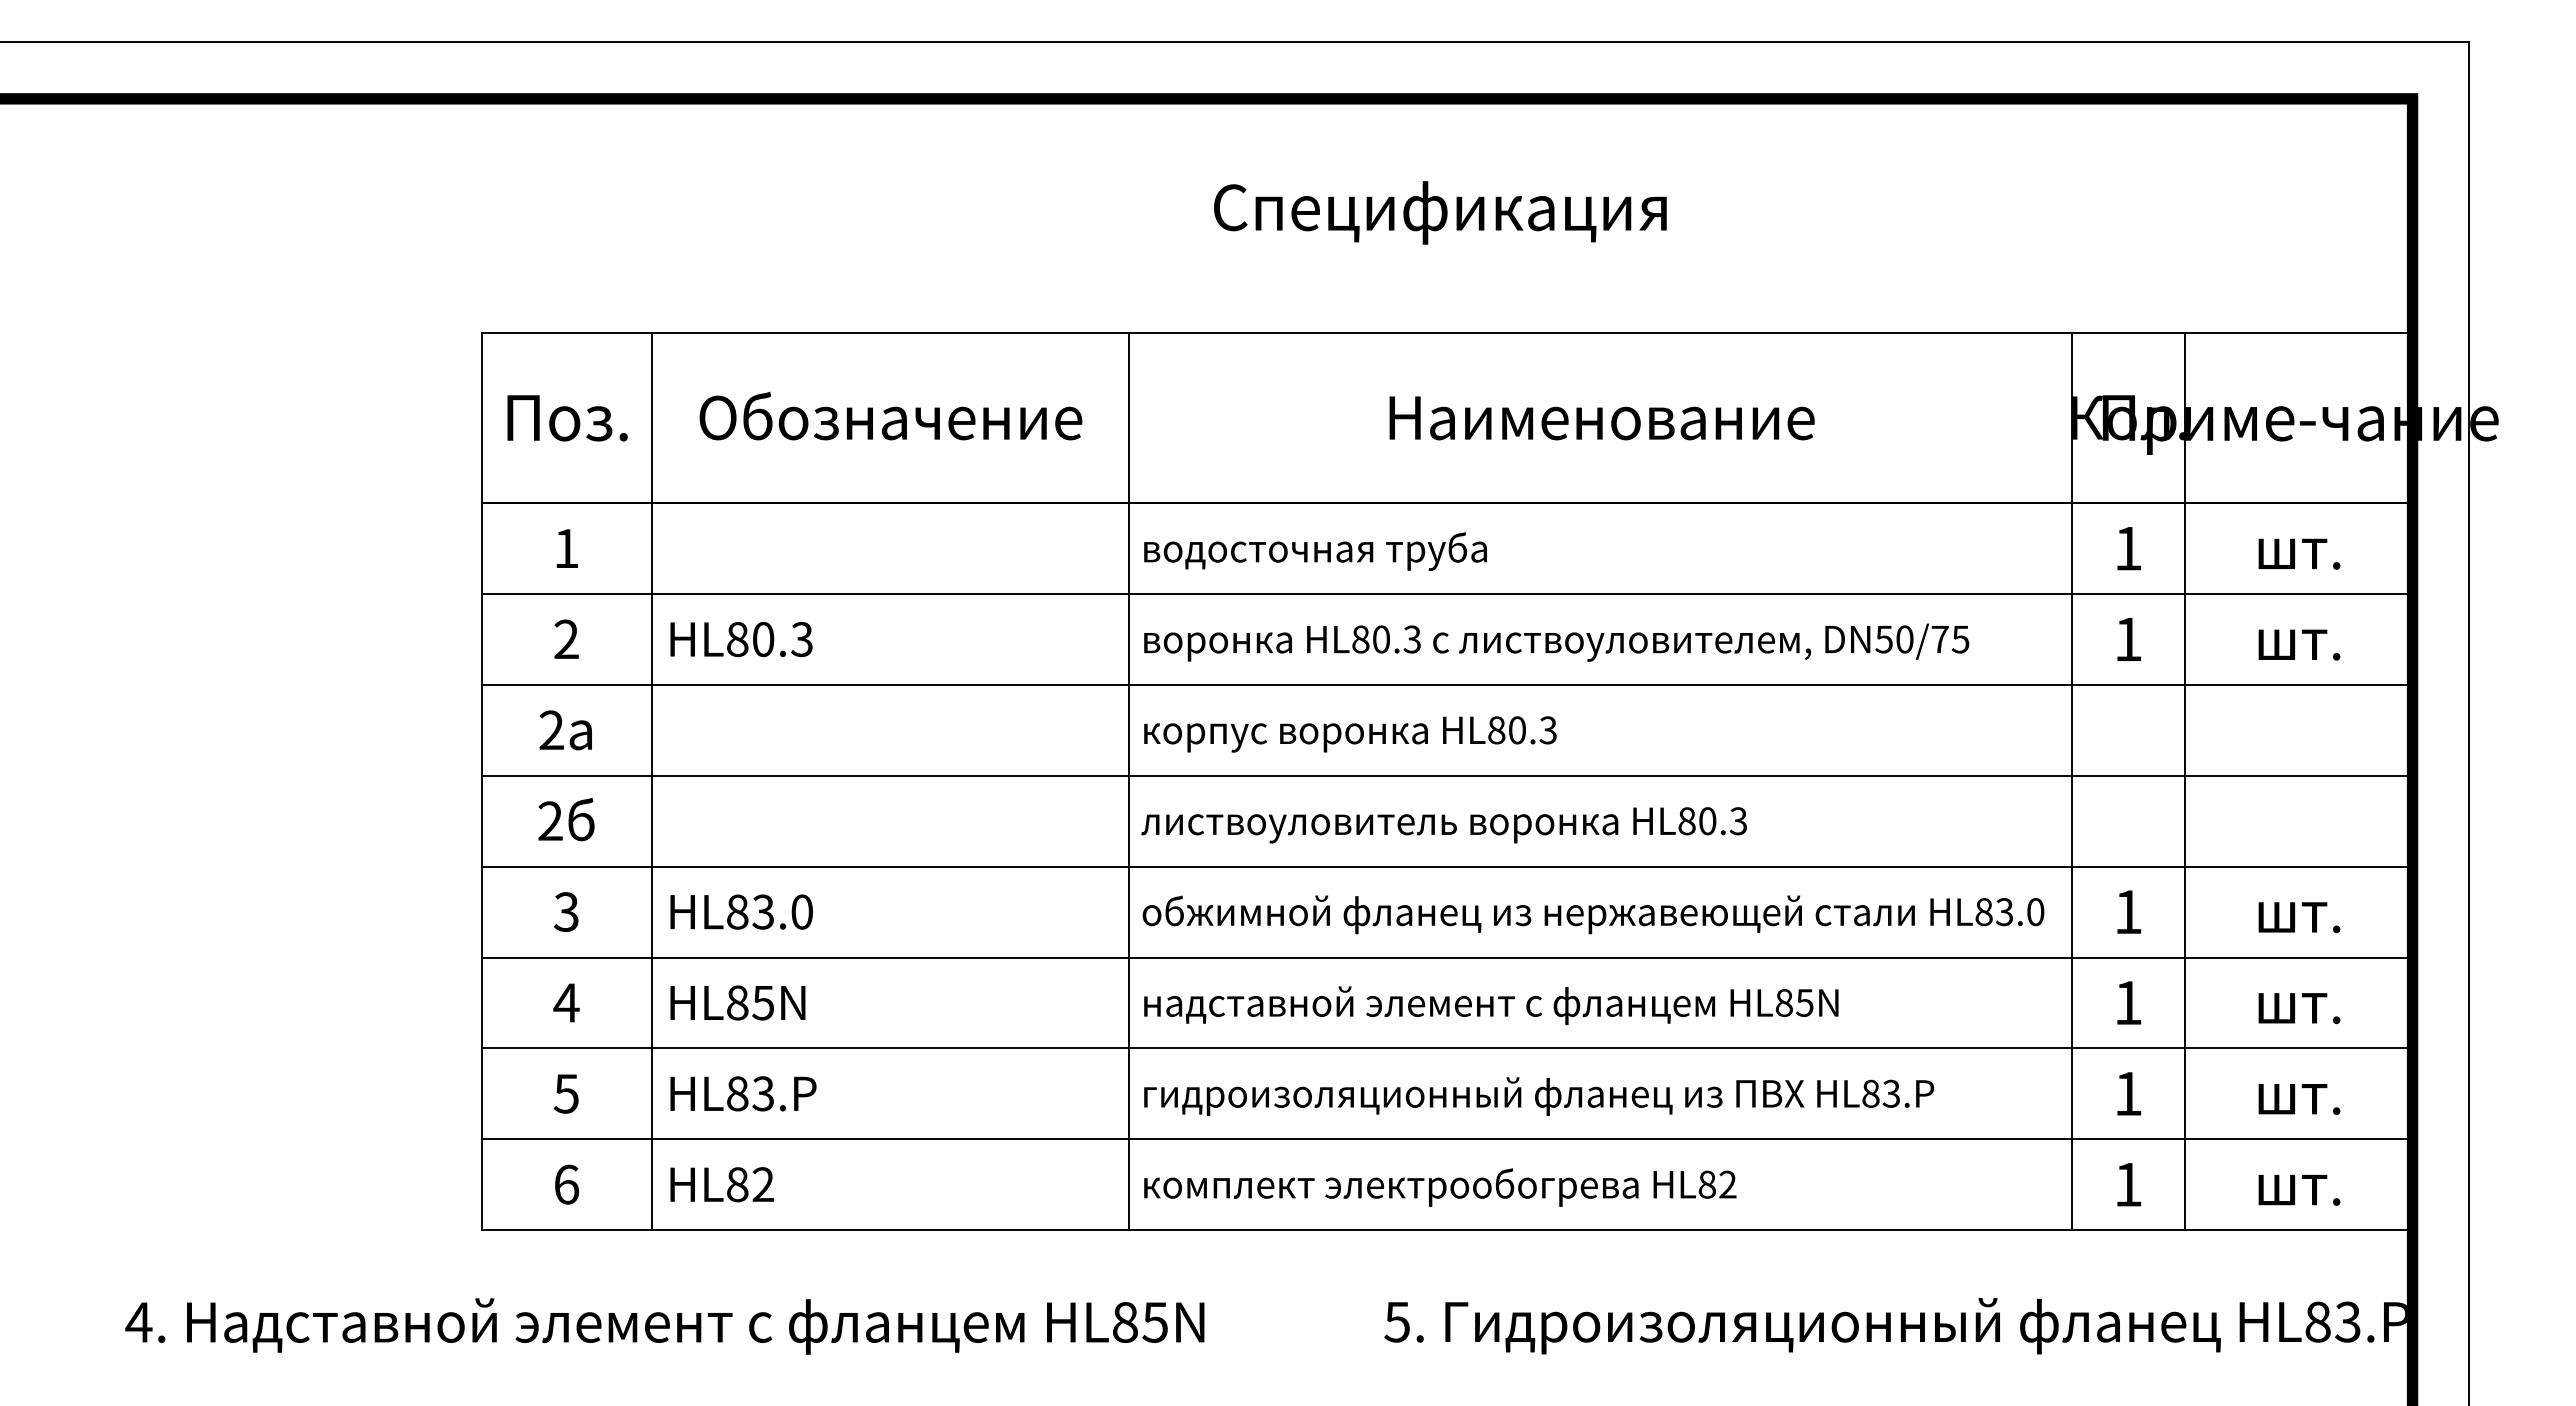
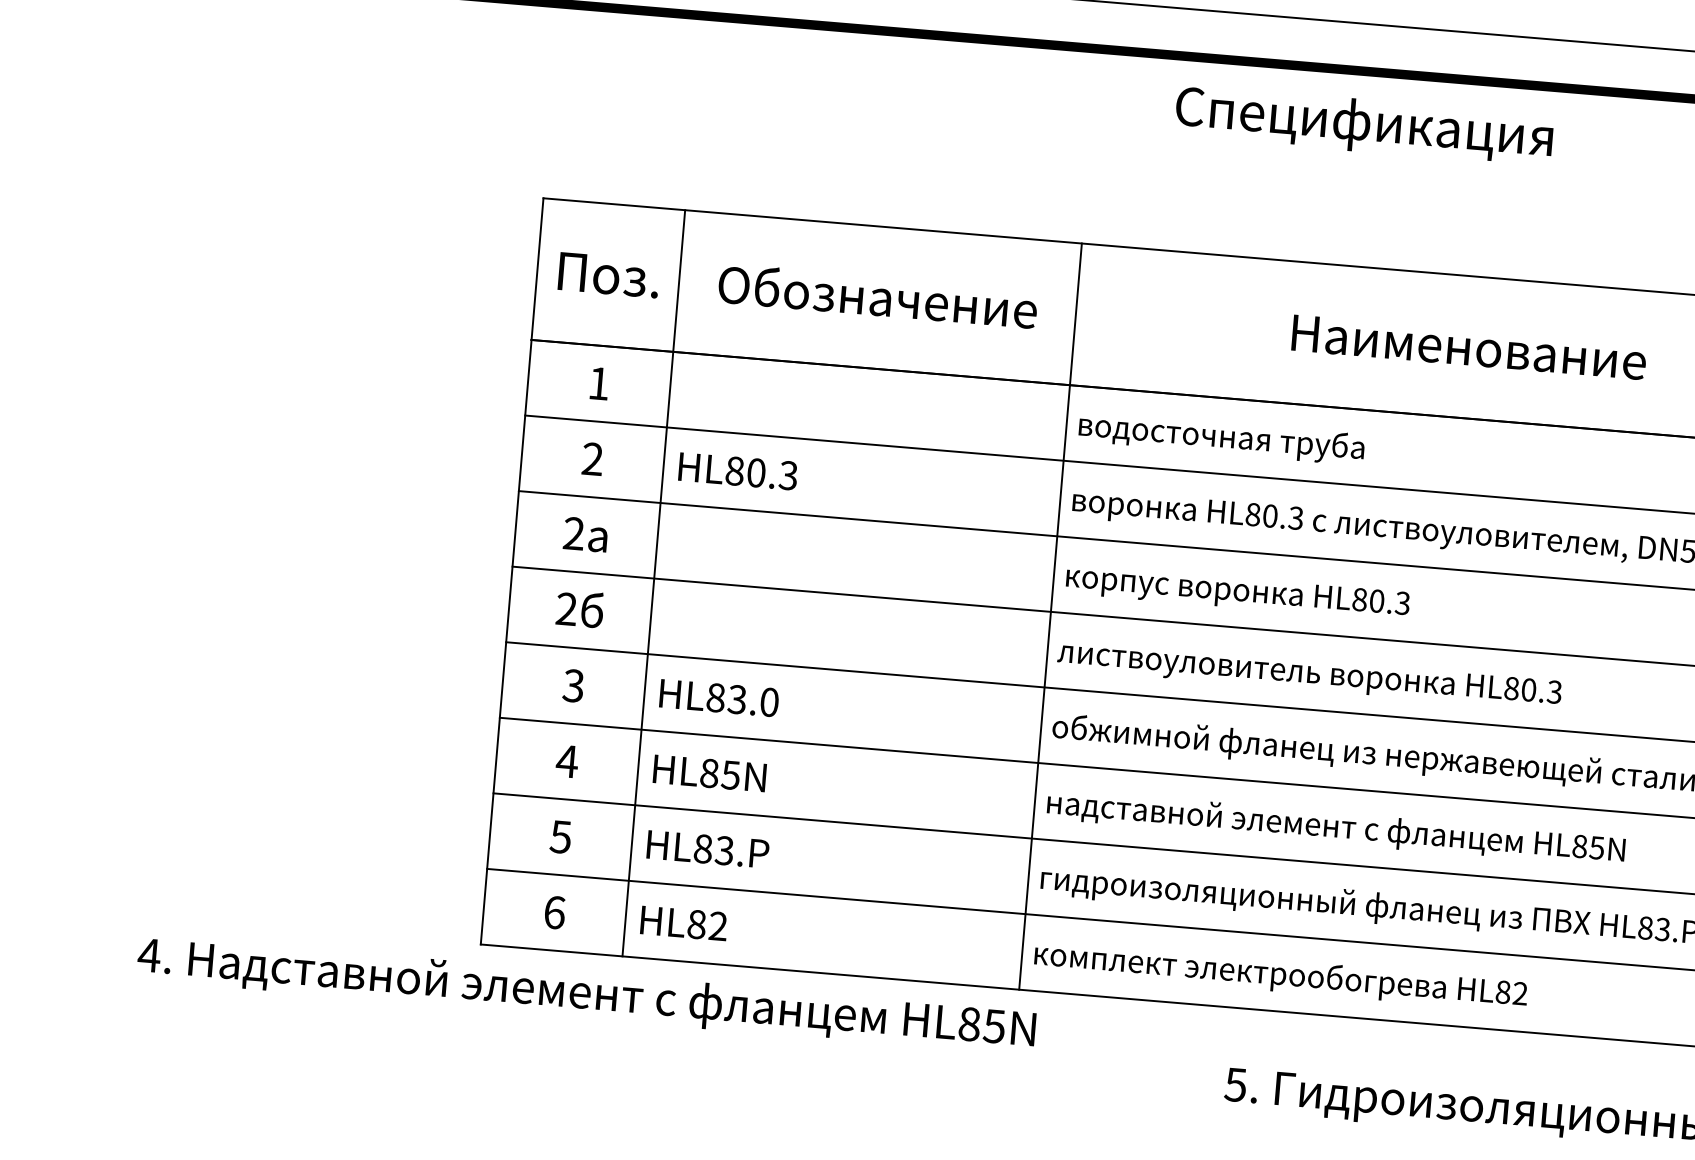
text: (1440, 212) -> (1364, 125), moved
text: (664, 1326) -> (586, 995), moved

